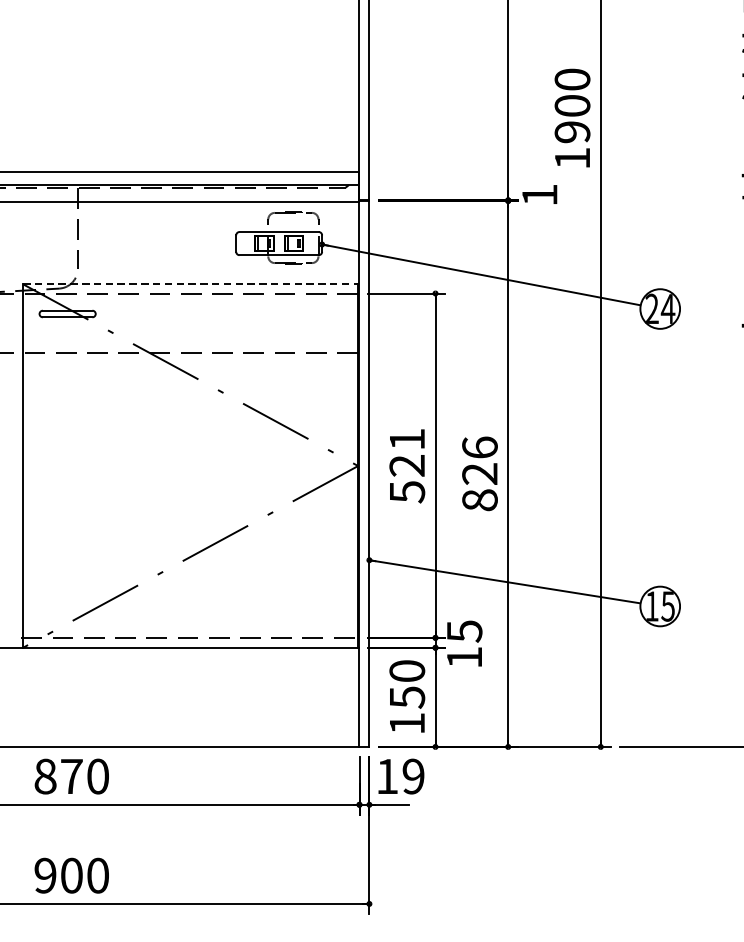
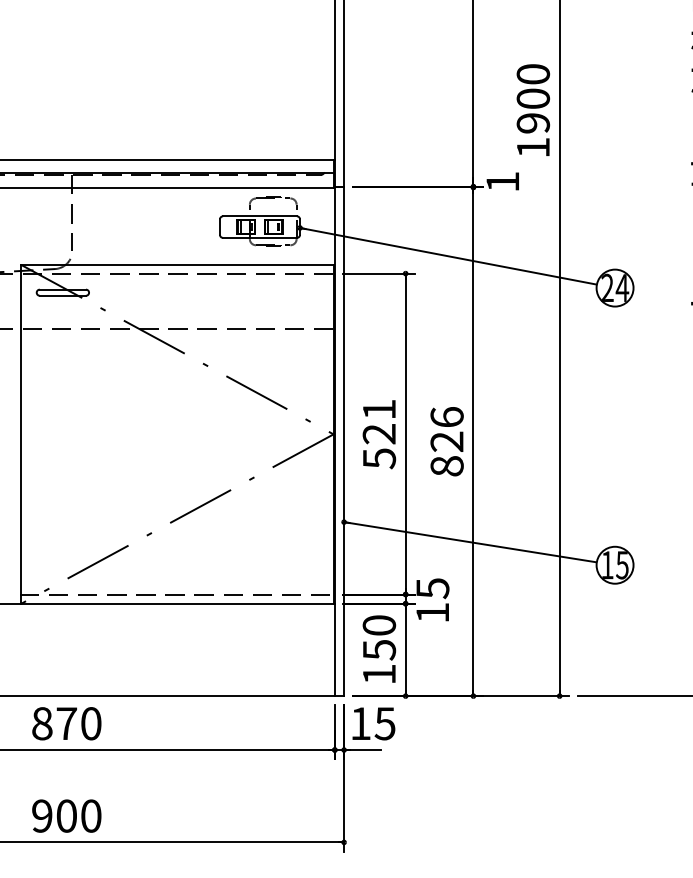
line: (190, 284) -> (177, 265), dashed -> solid
text: (412, 776) -> (384, 723), 19 -> 15

